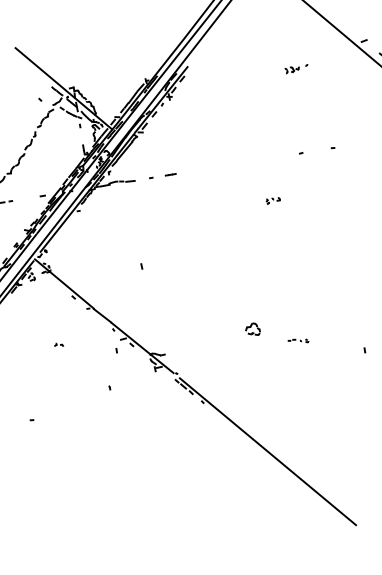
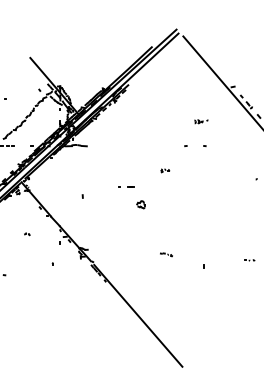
part: (296, 68) -> (201, 121), moved
line: (164, 174) -> (127, 186), moved
part: (251, 329) -> (140, 204), moved

